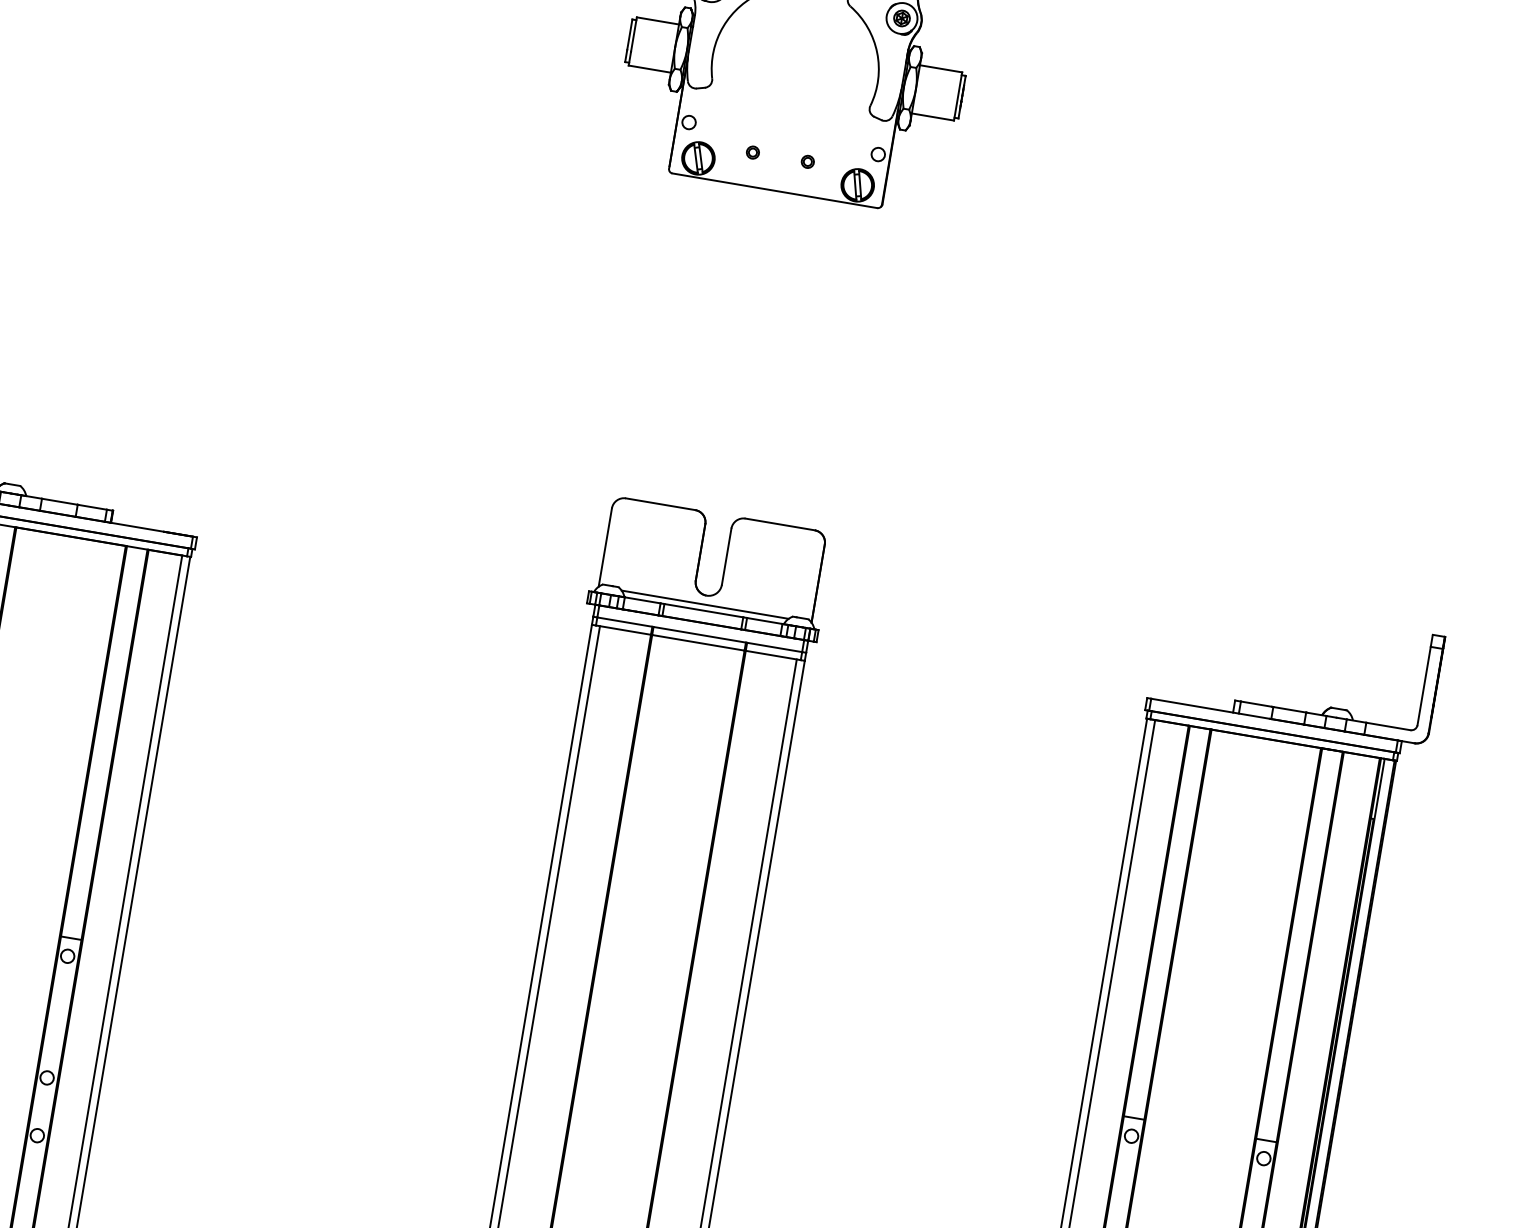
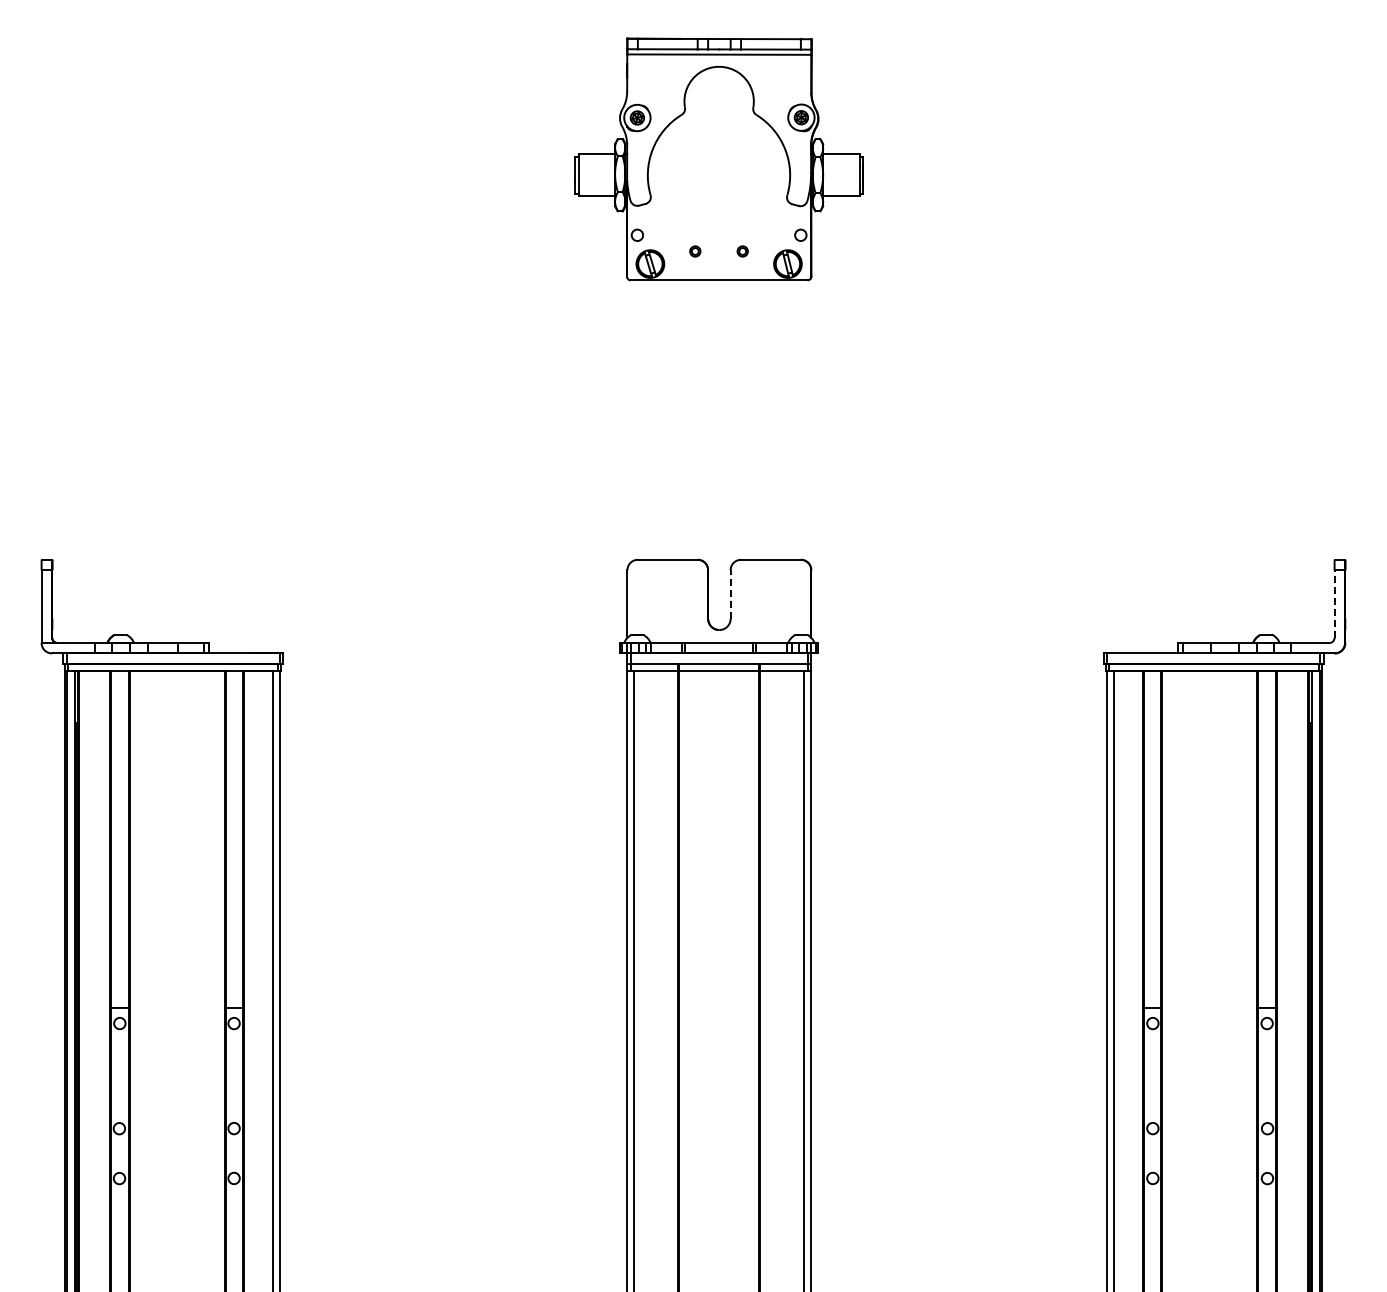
line: (726, 555) -> (730, 593), solid -> dashed
line: (705, 604) -> (719, 637), removed
line: (1423, 686) -> (1334, 604), solid -> dashed

